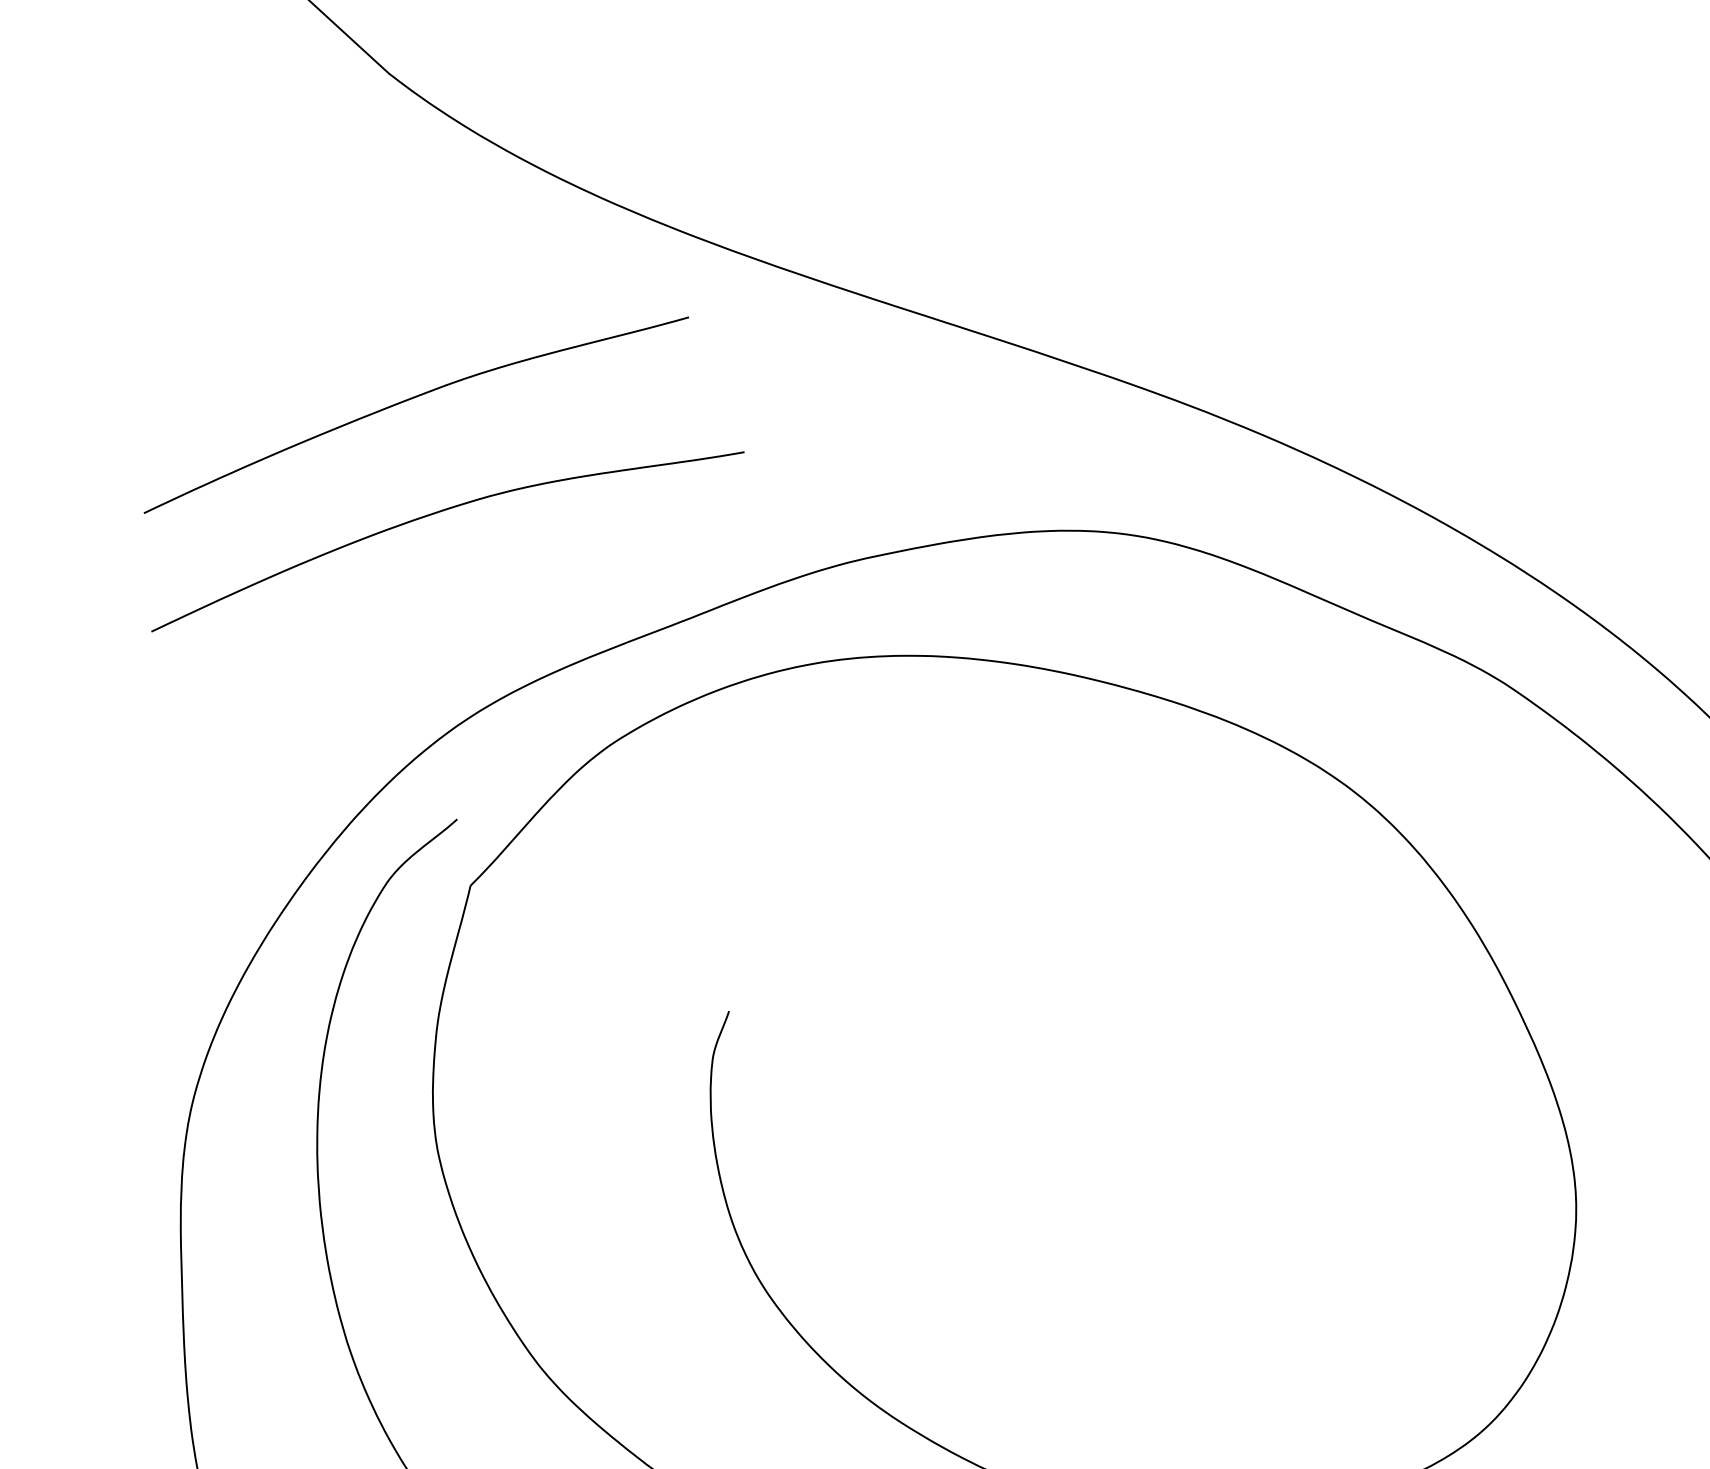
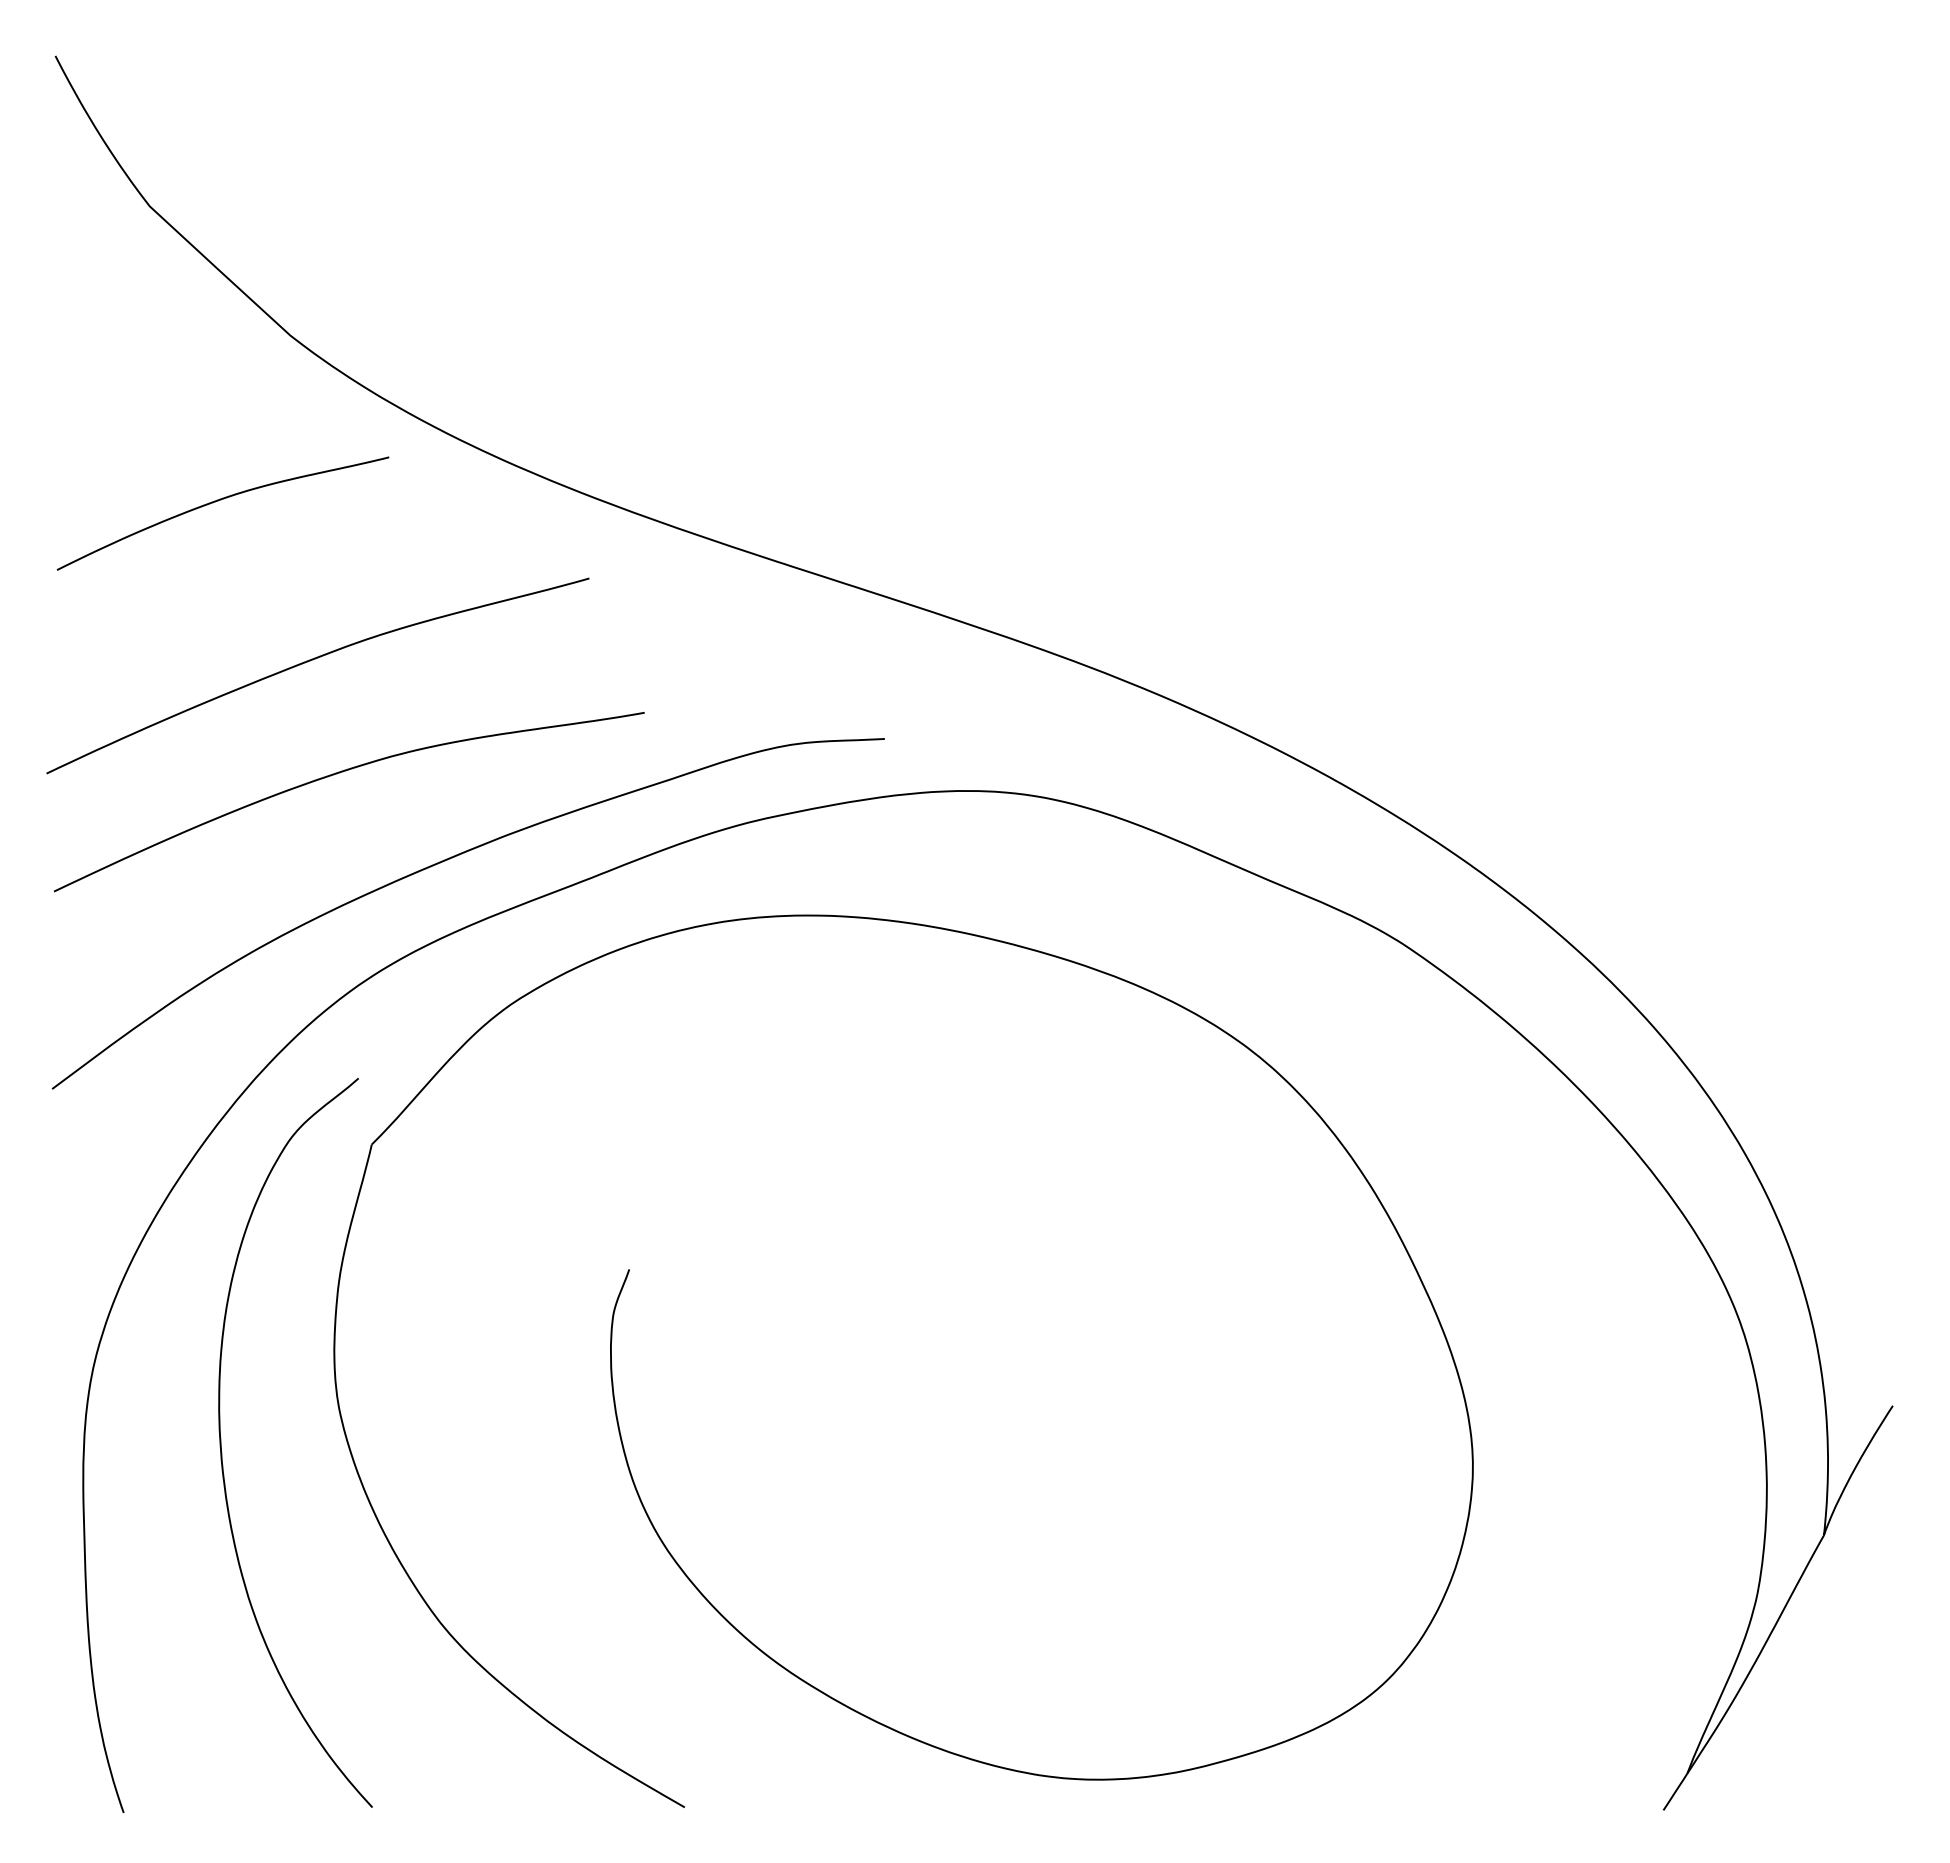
curve: (316, 240) -> (218, 501), added
curve: (544, 601) -> (445, 861), added

